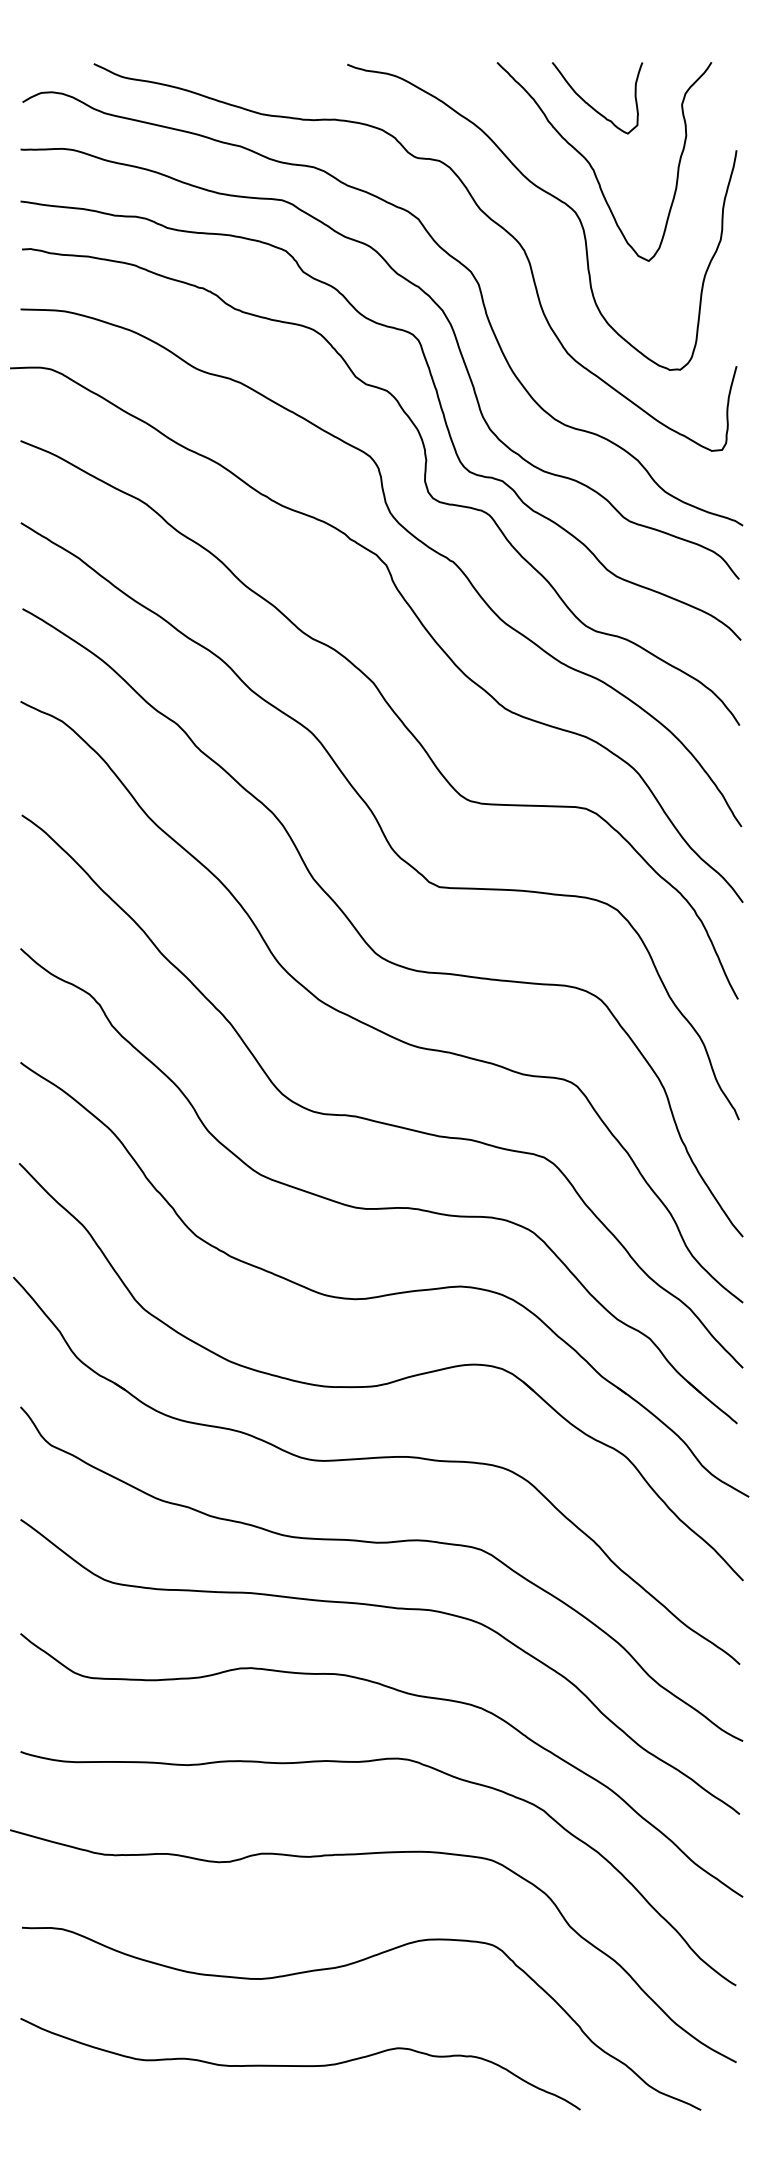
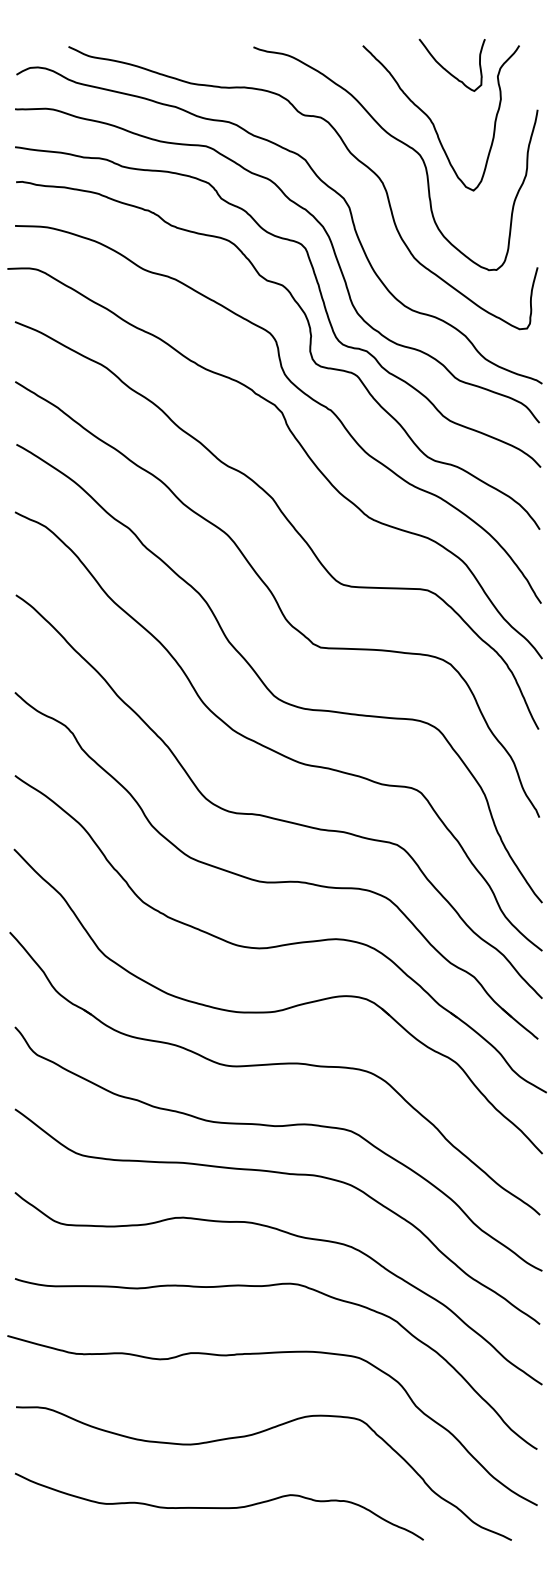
curve: (591, 105) -> (447, 70), moved

